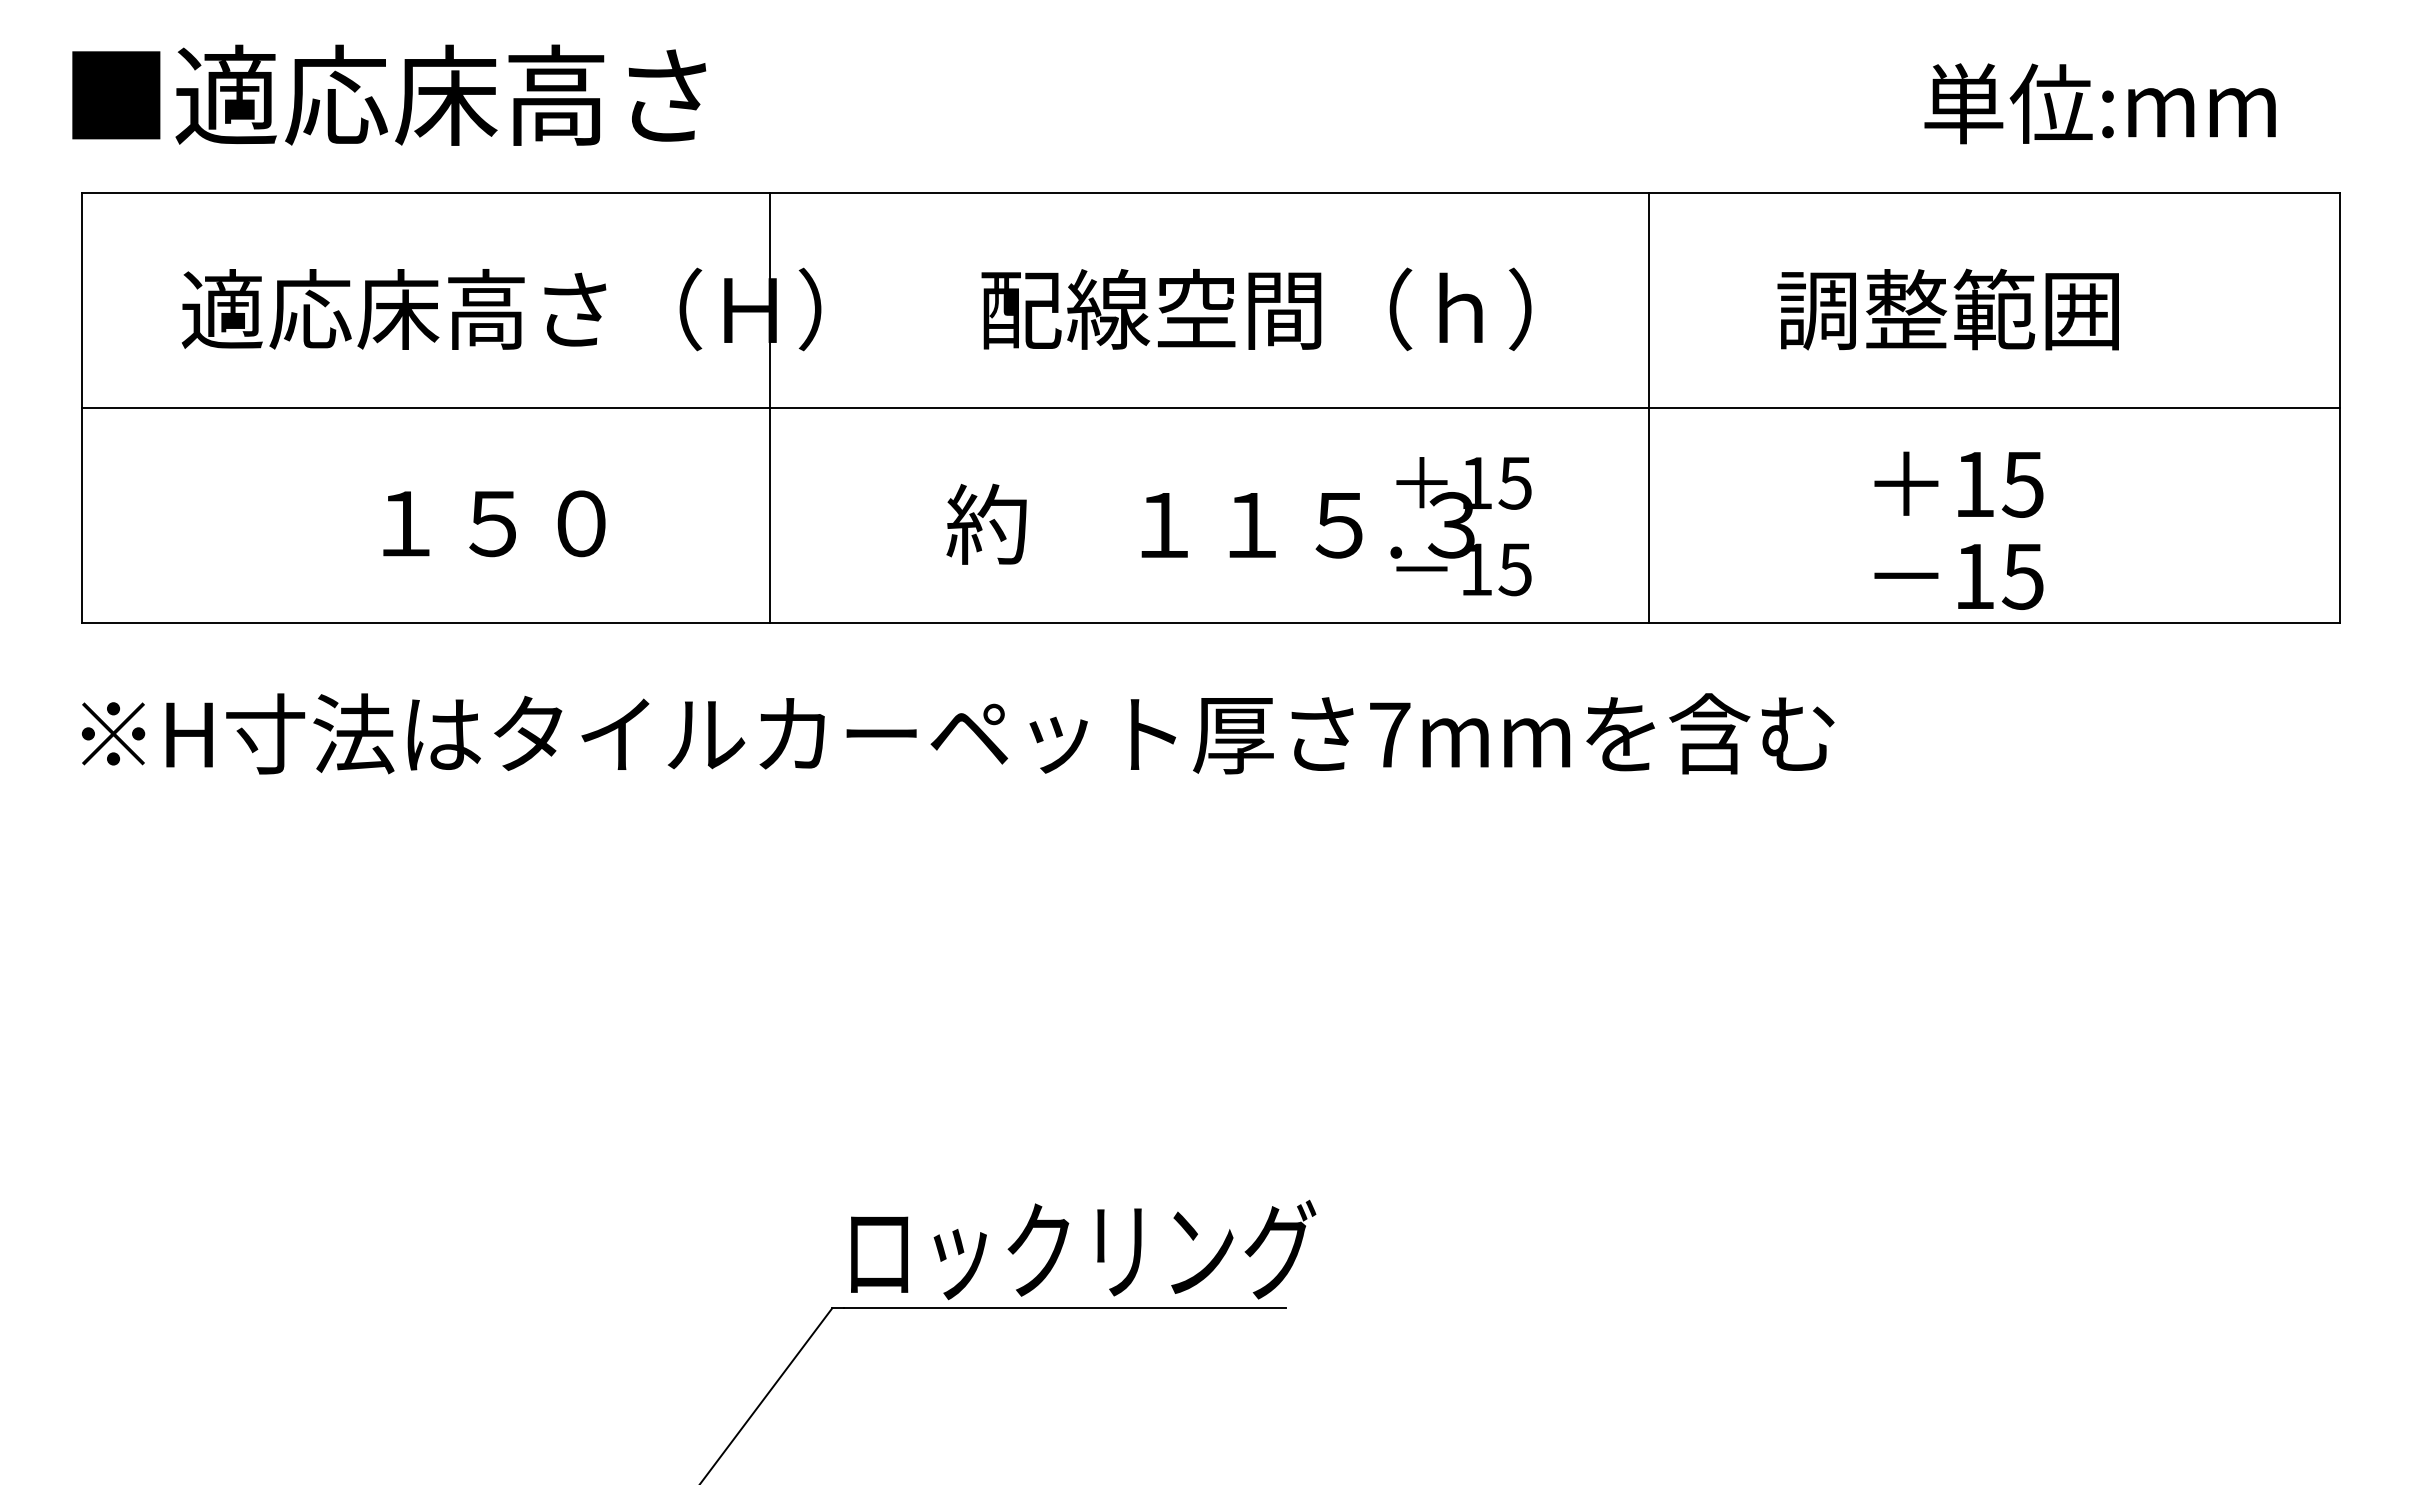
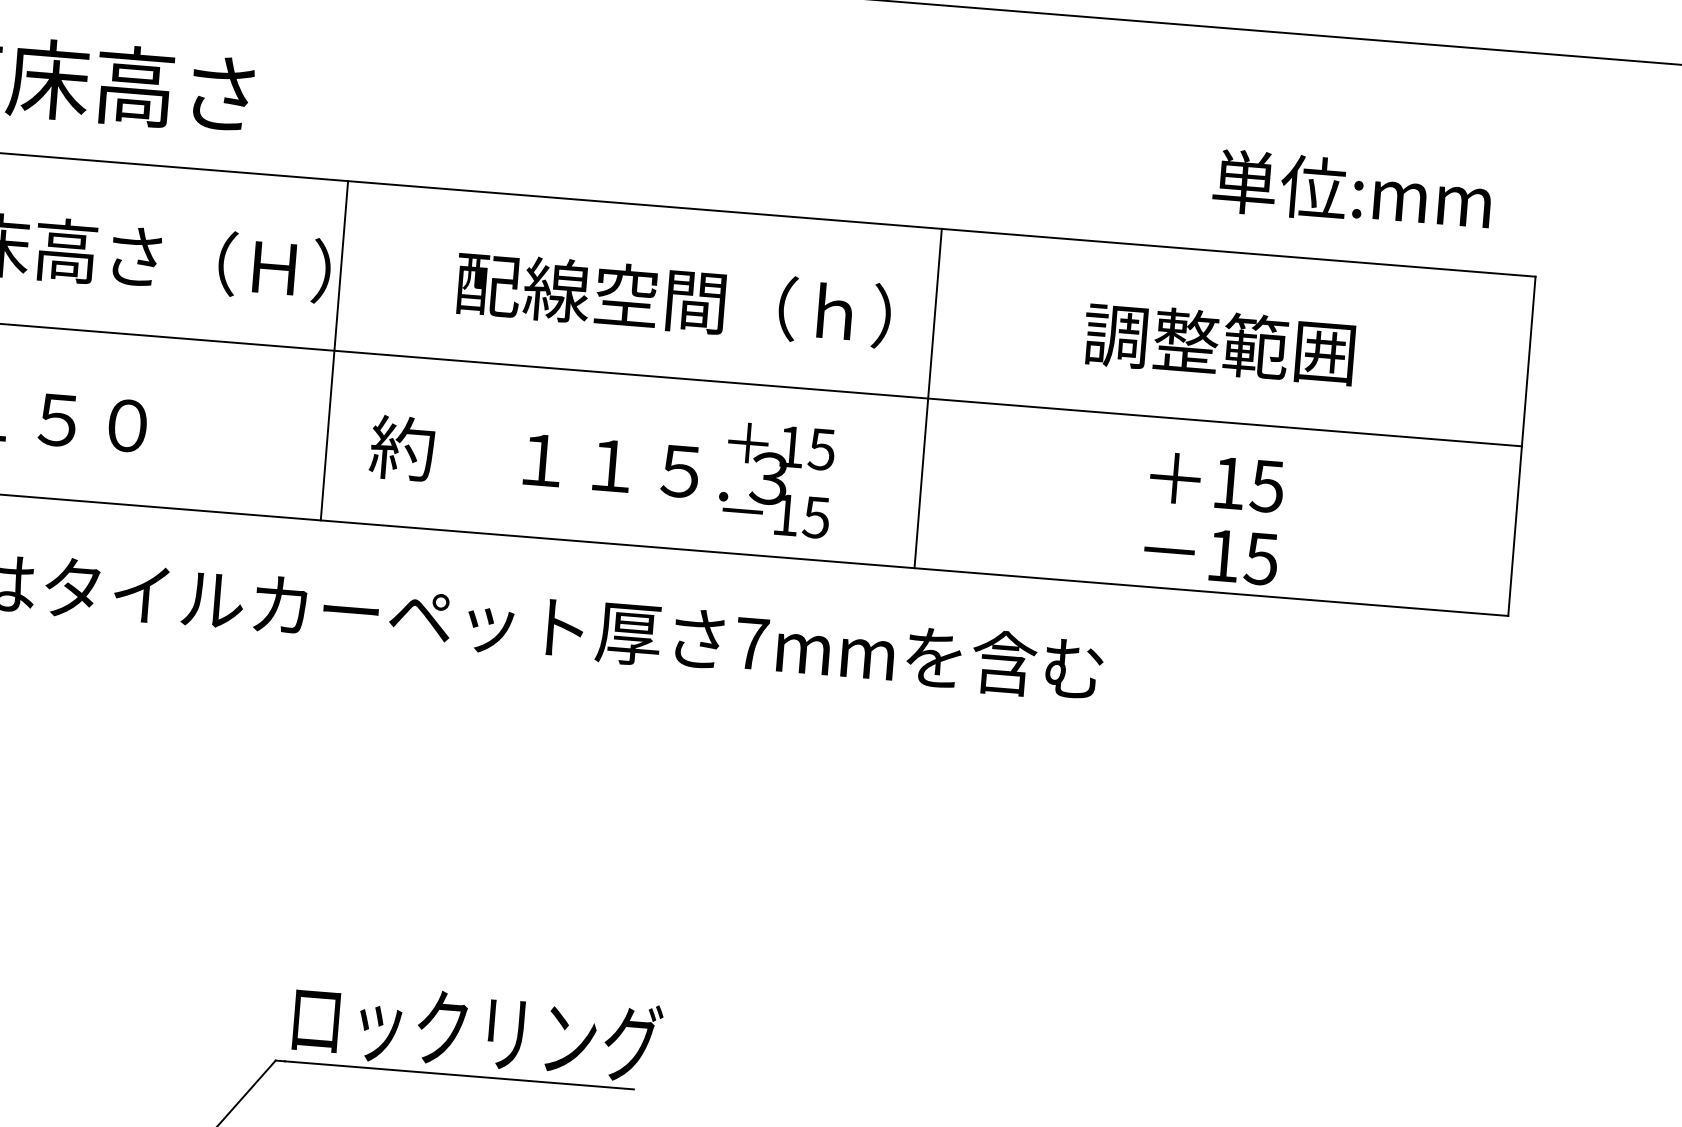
line: (770, 408) -> (334, 350), moved
line: (1648, 408) -> (927, 398), moved
text: (1238, 526) -> (600, 466), moved

